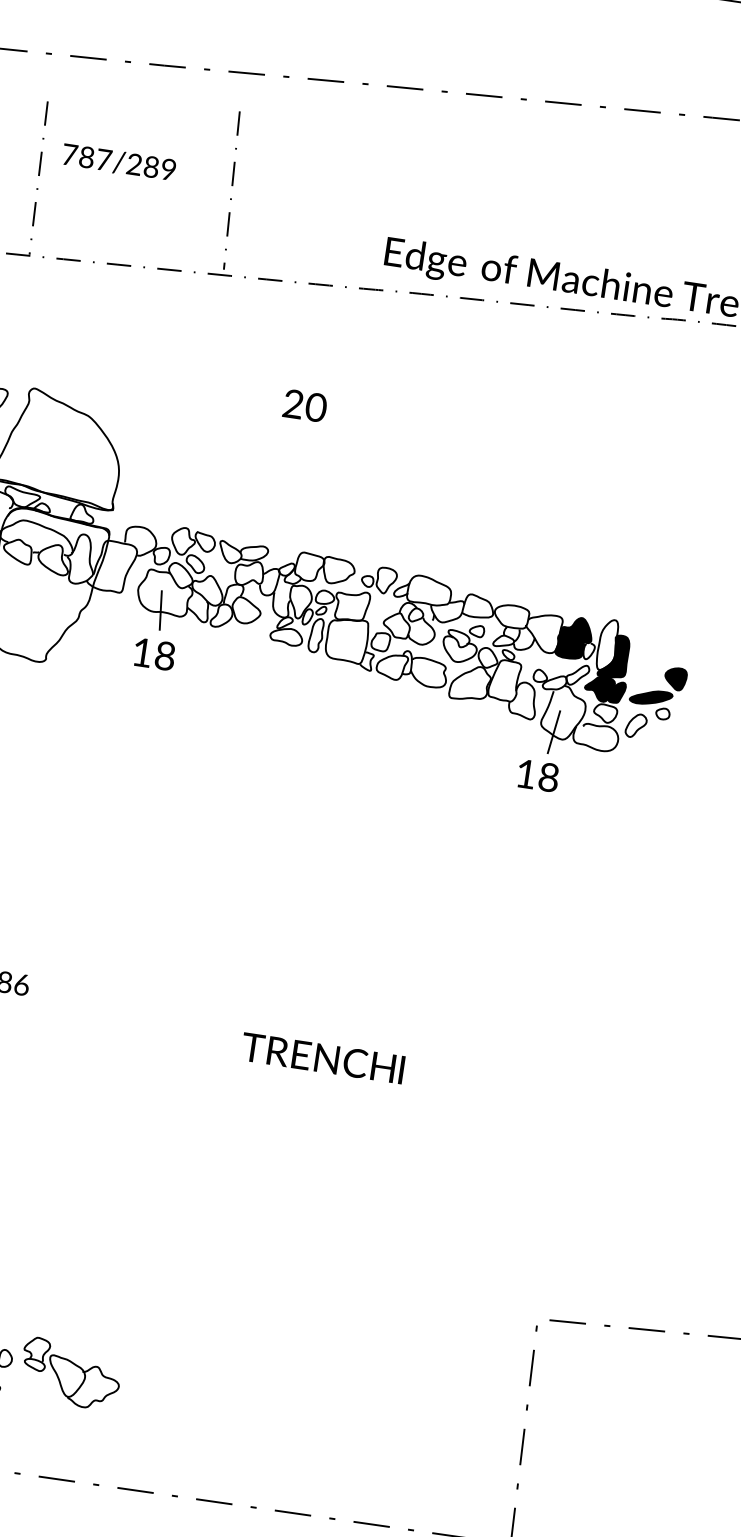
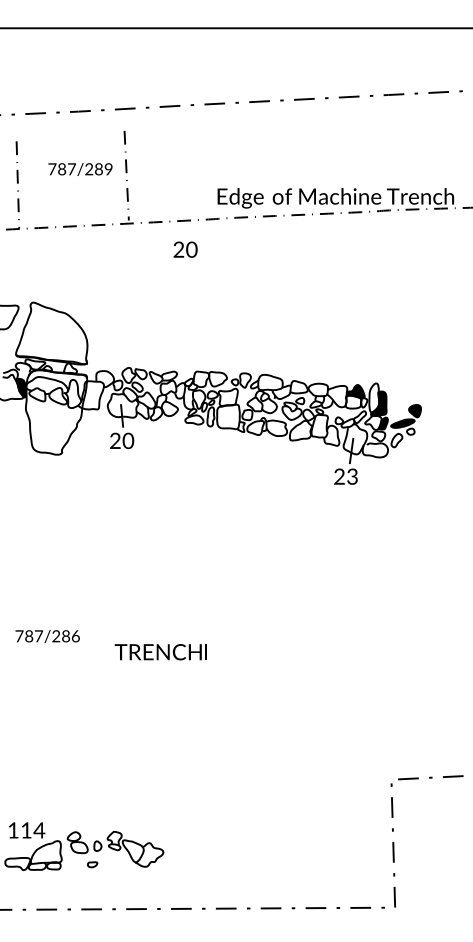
text: (119, 162) -> (80, 169), moved
text: (305, 405) -> (185, 249), moved
fill: (570, 645) -> (353, 401), removed
text: (155, 653) -> (122, 440), 18 -> 20
fill: (599, 687) -> (373, 422), removed
text: (536, 775) -> (345, 476), 18 -> 23
text: (322, 1058) -> (160, 652), moved

